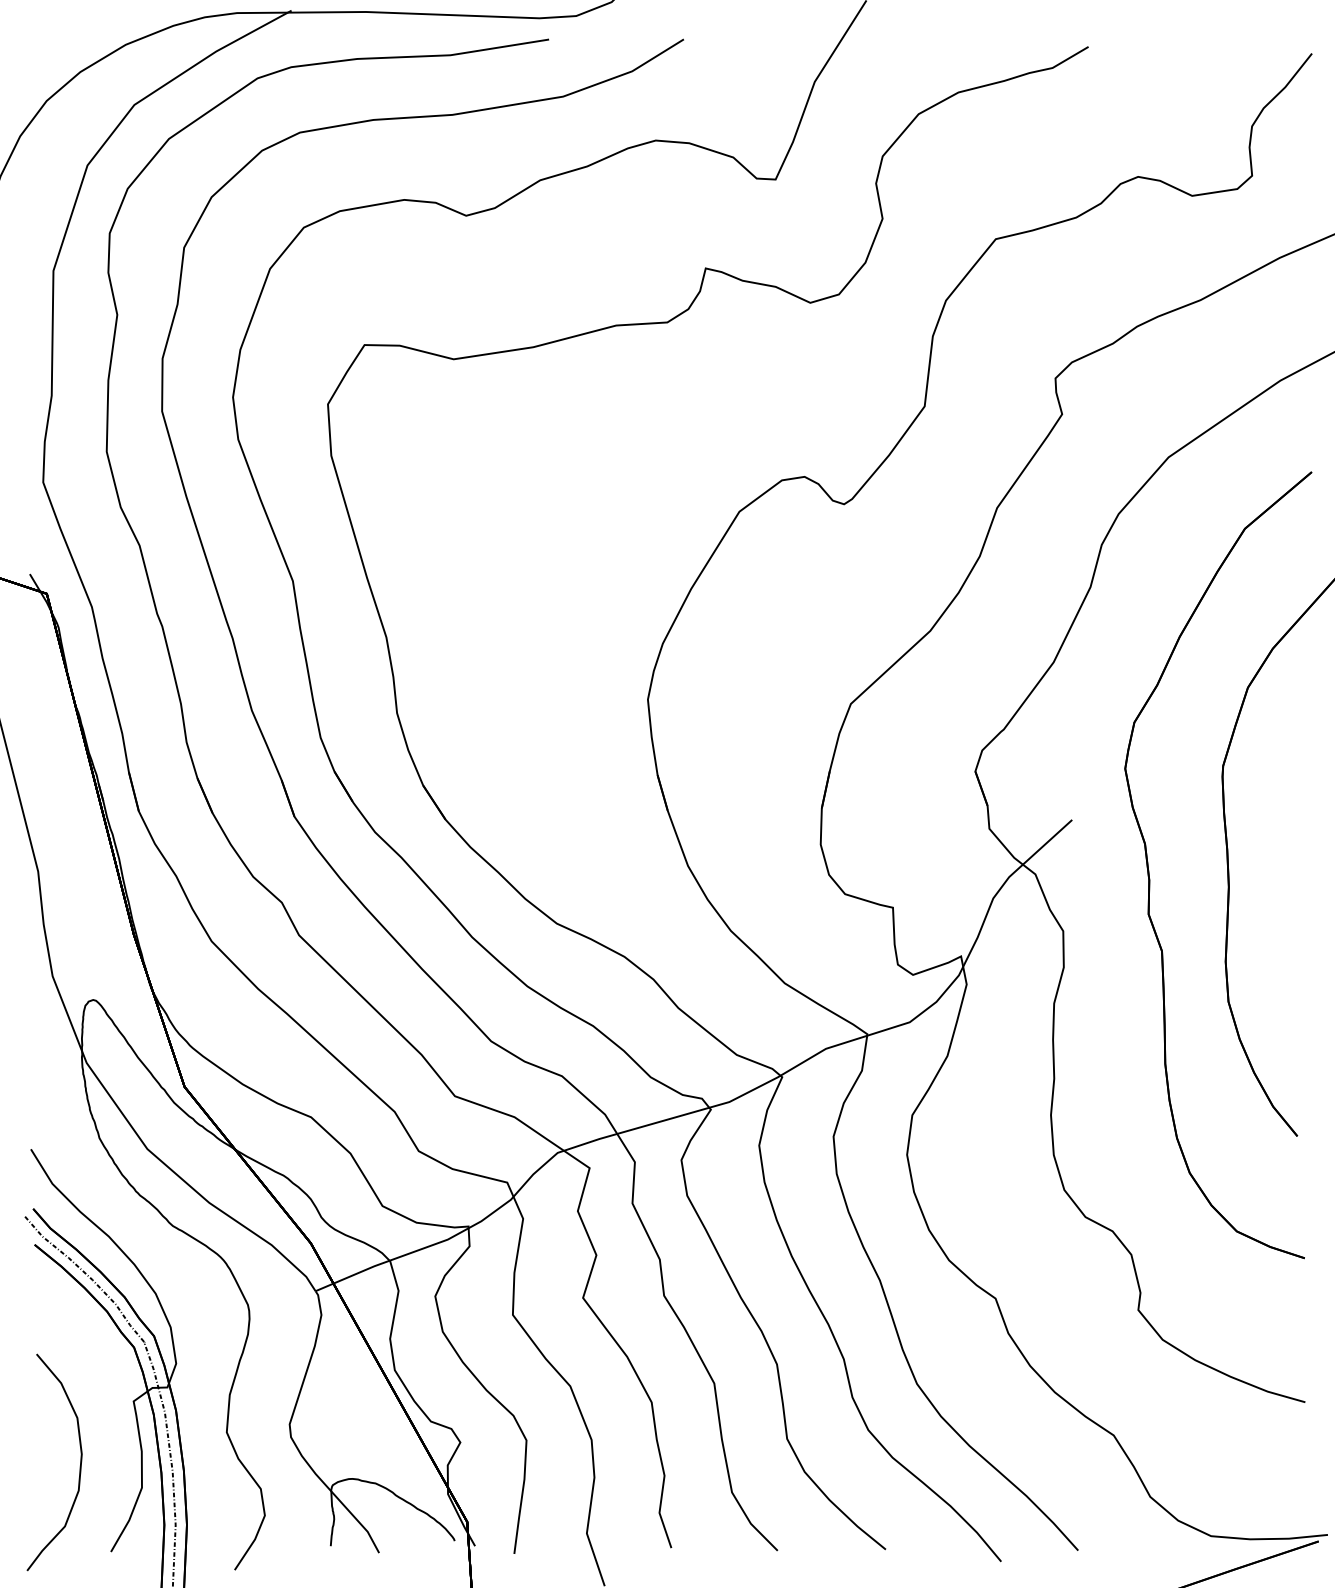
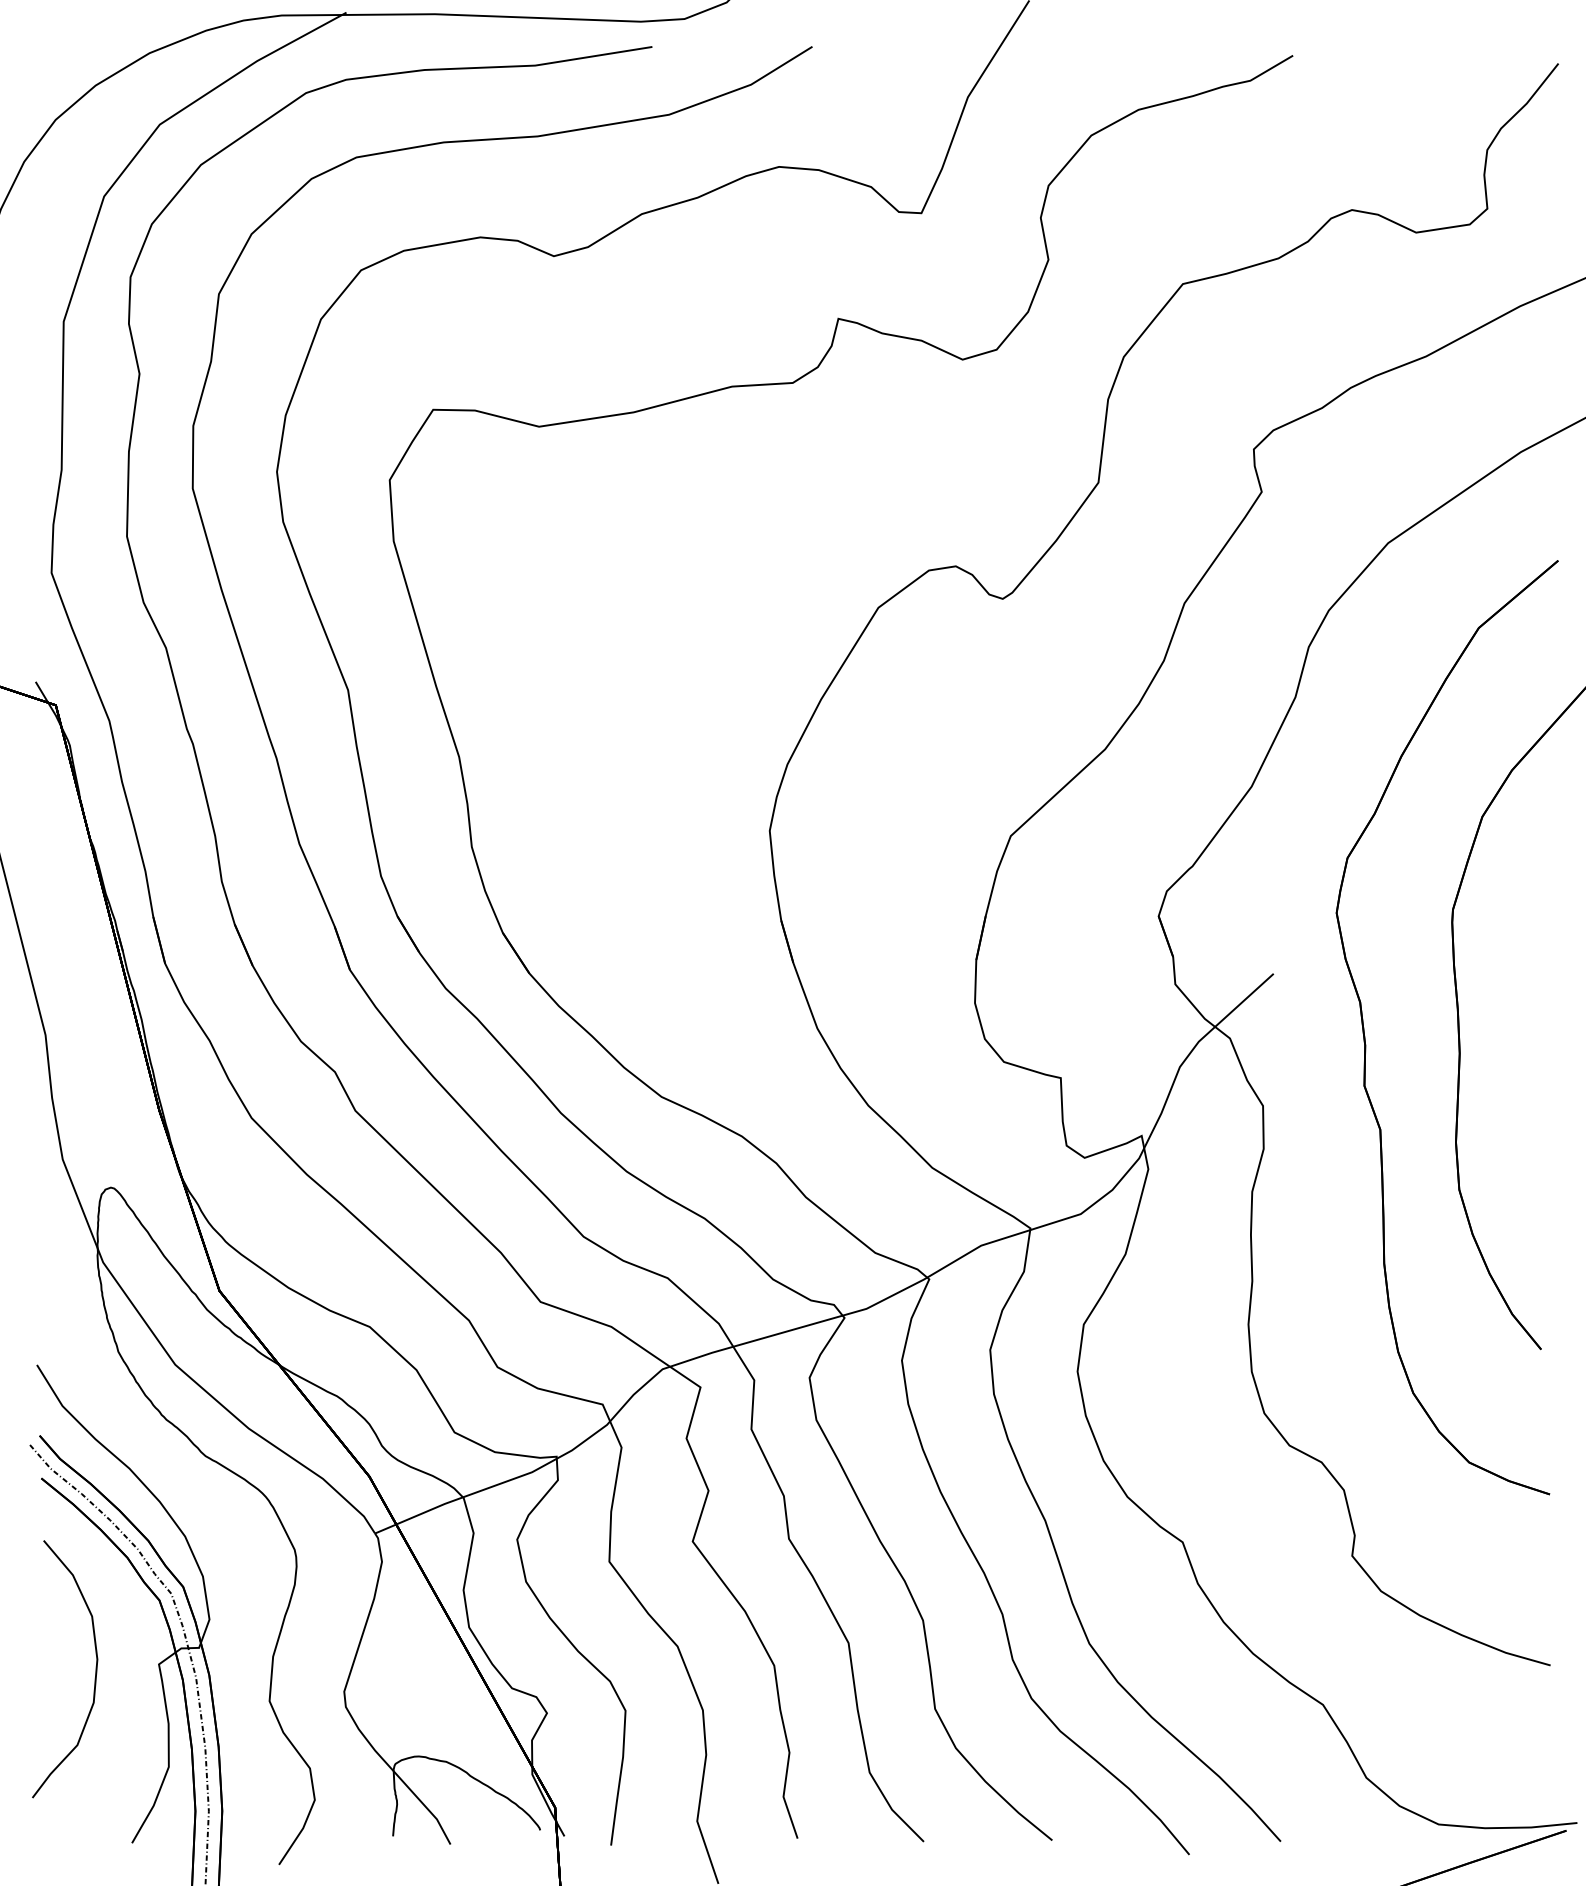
curve: (79, 1466) -> (94, 1674), moved

